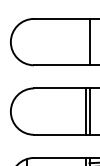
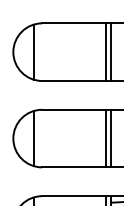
line: (27, 41) -> (33, 51), added
line: (85, 41) -> (106, 51), added
line: (27, 111) -> (33, 138), added

